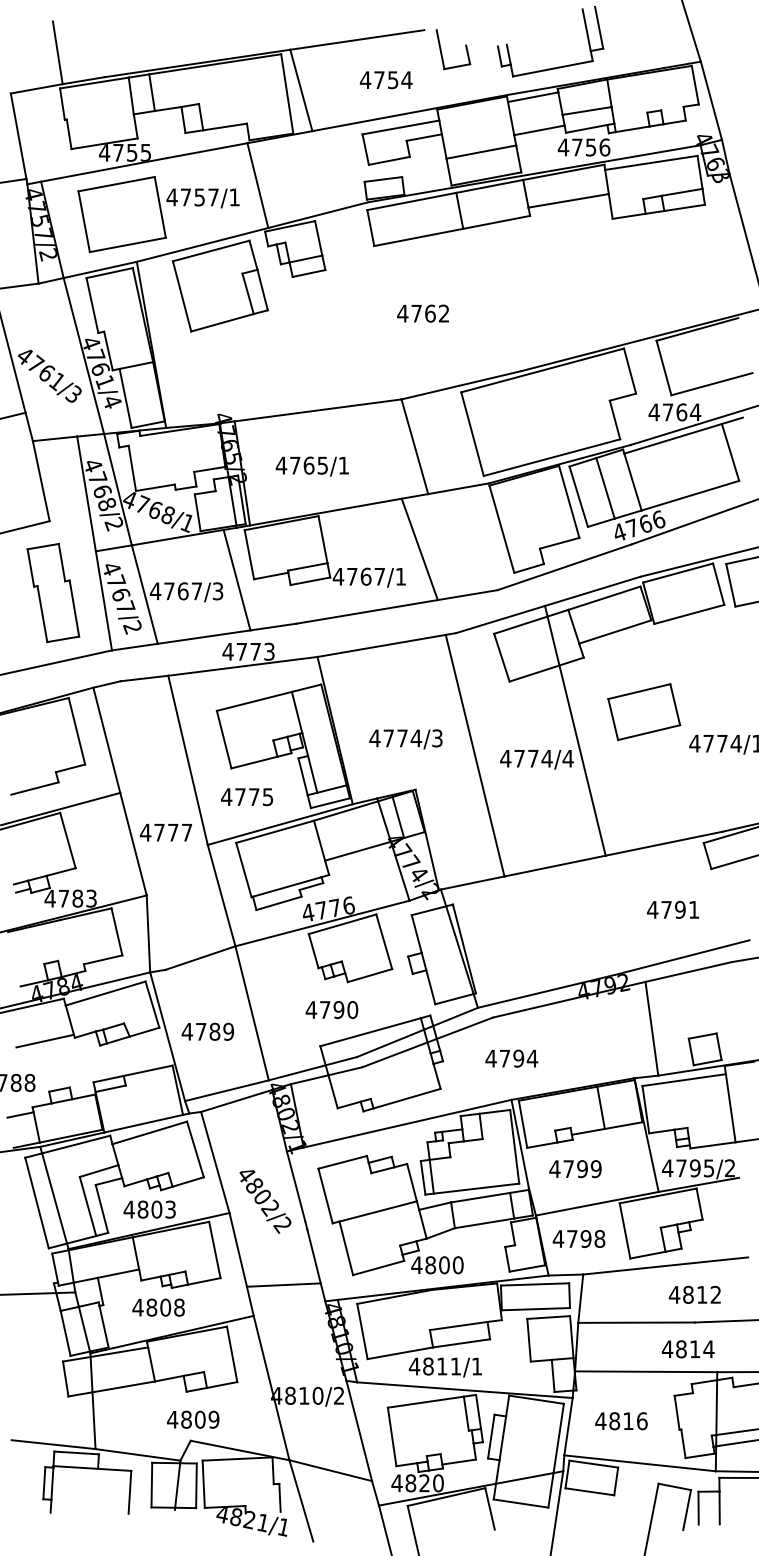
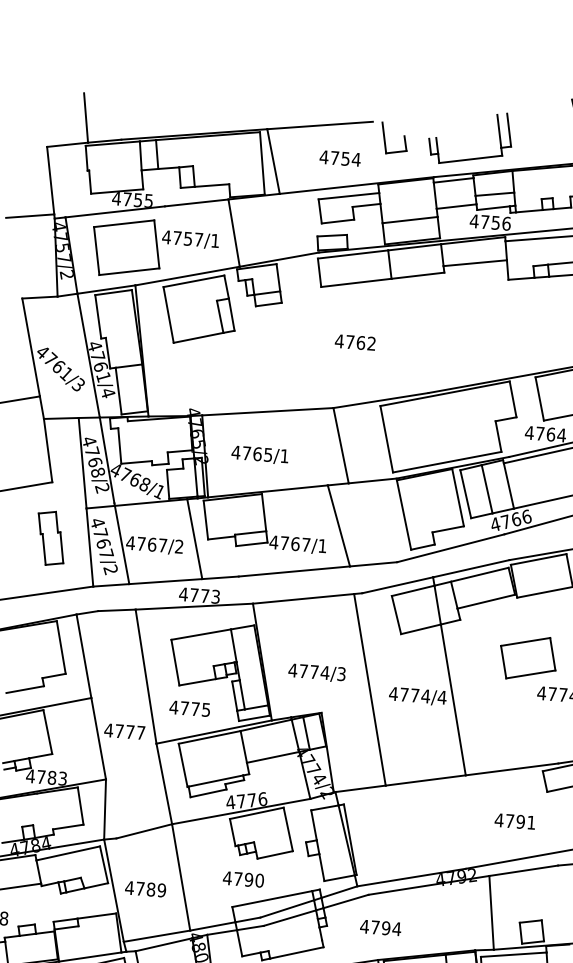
text: (217, 591) -> (178, 546), 4767/3 -> 4767/2
part: (53, 592) -> (51, 538), size x0.7
part: (644, 712) -> (528, 658), moved

